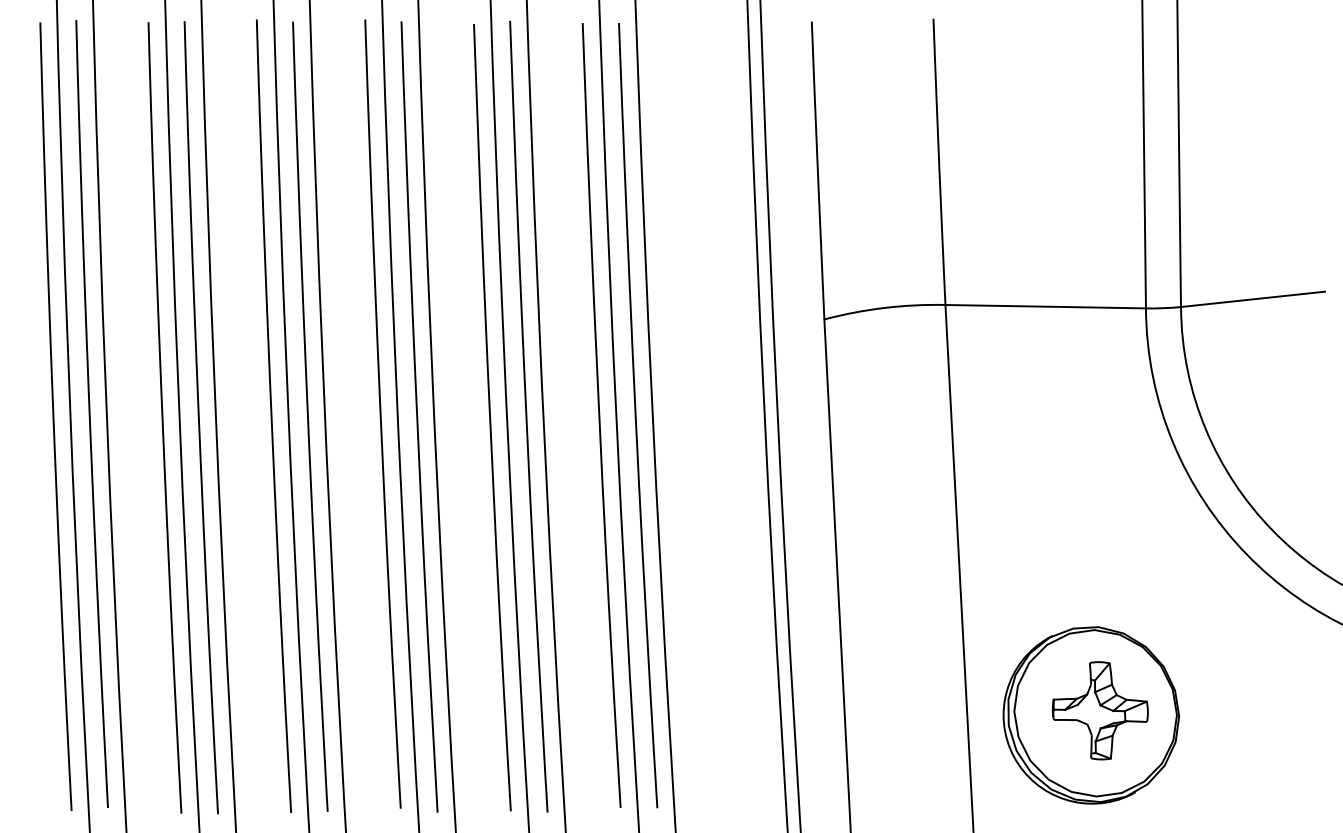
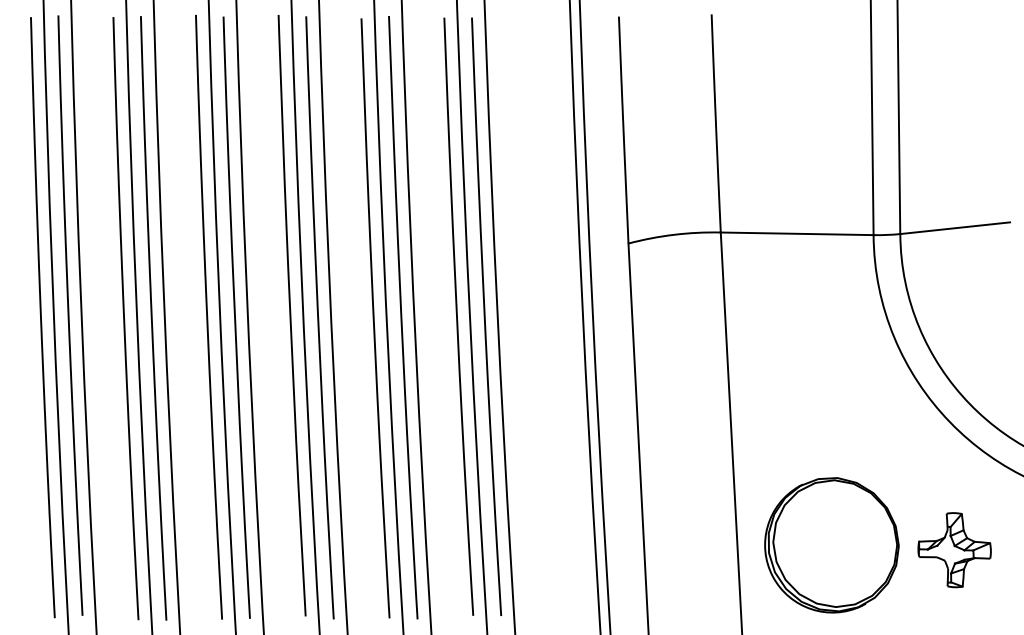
part: (1099, 710) -> (954, 549), moved

